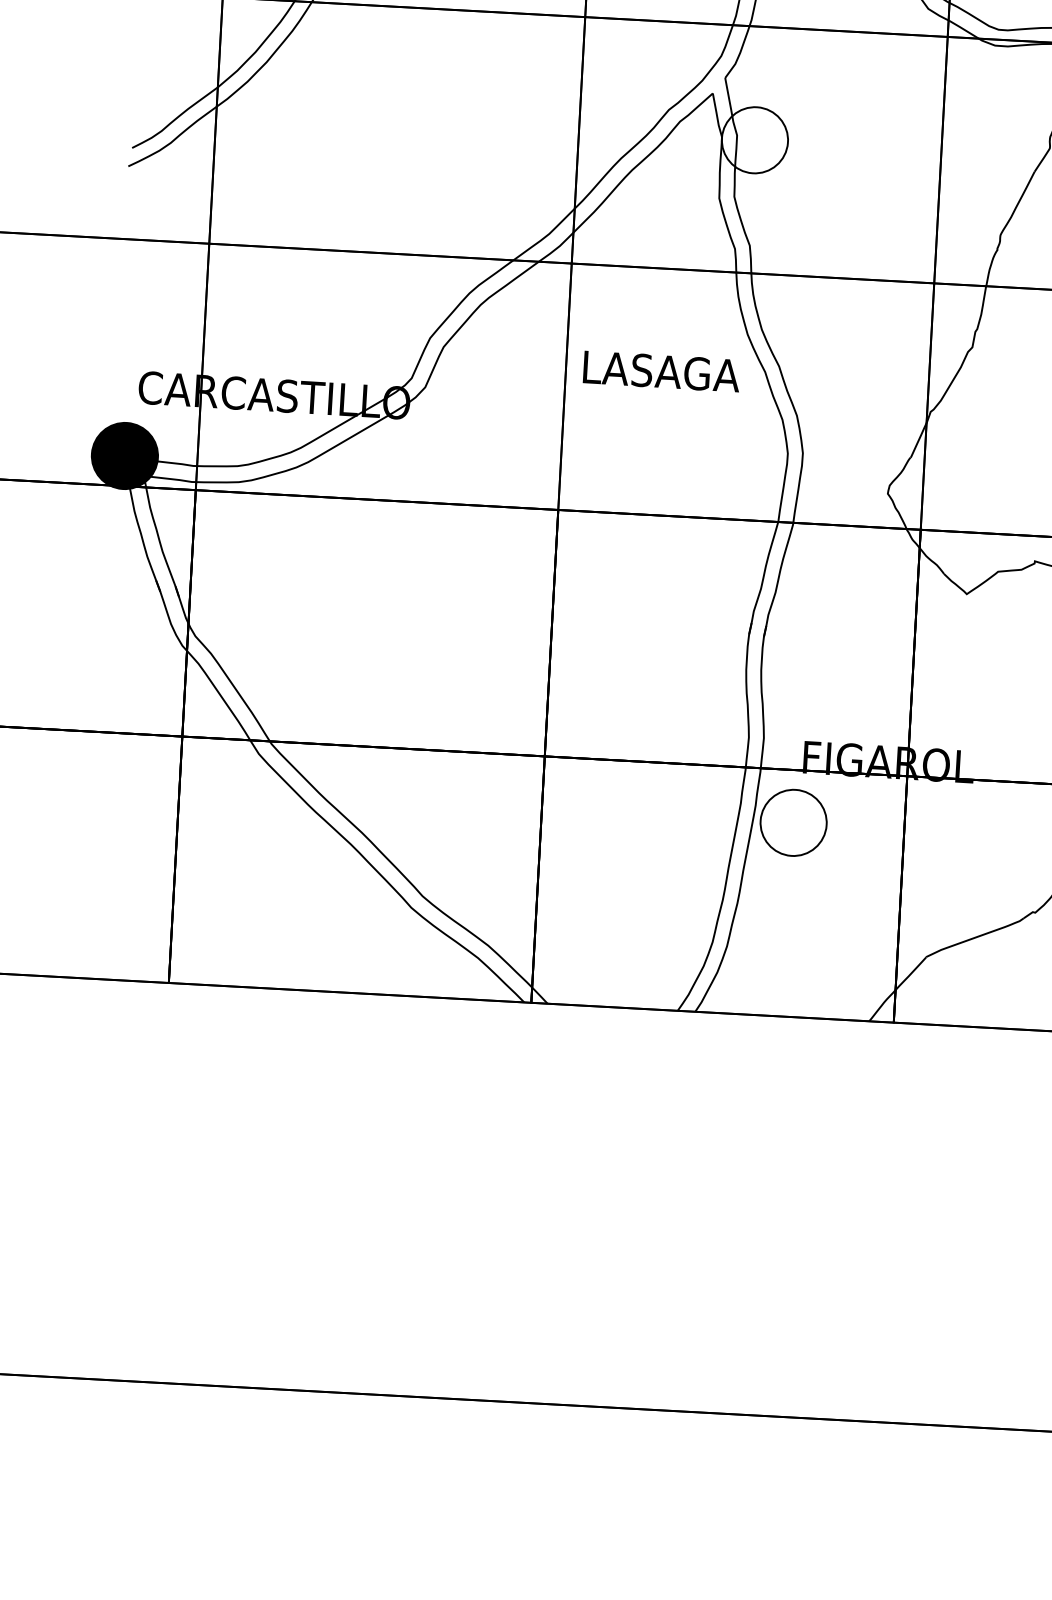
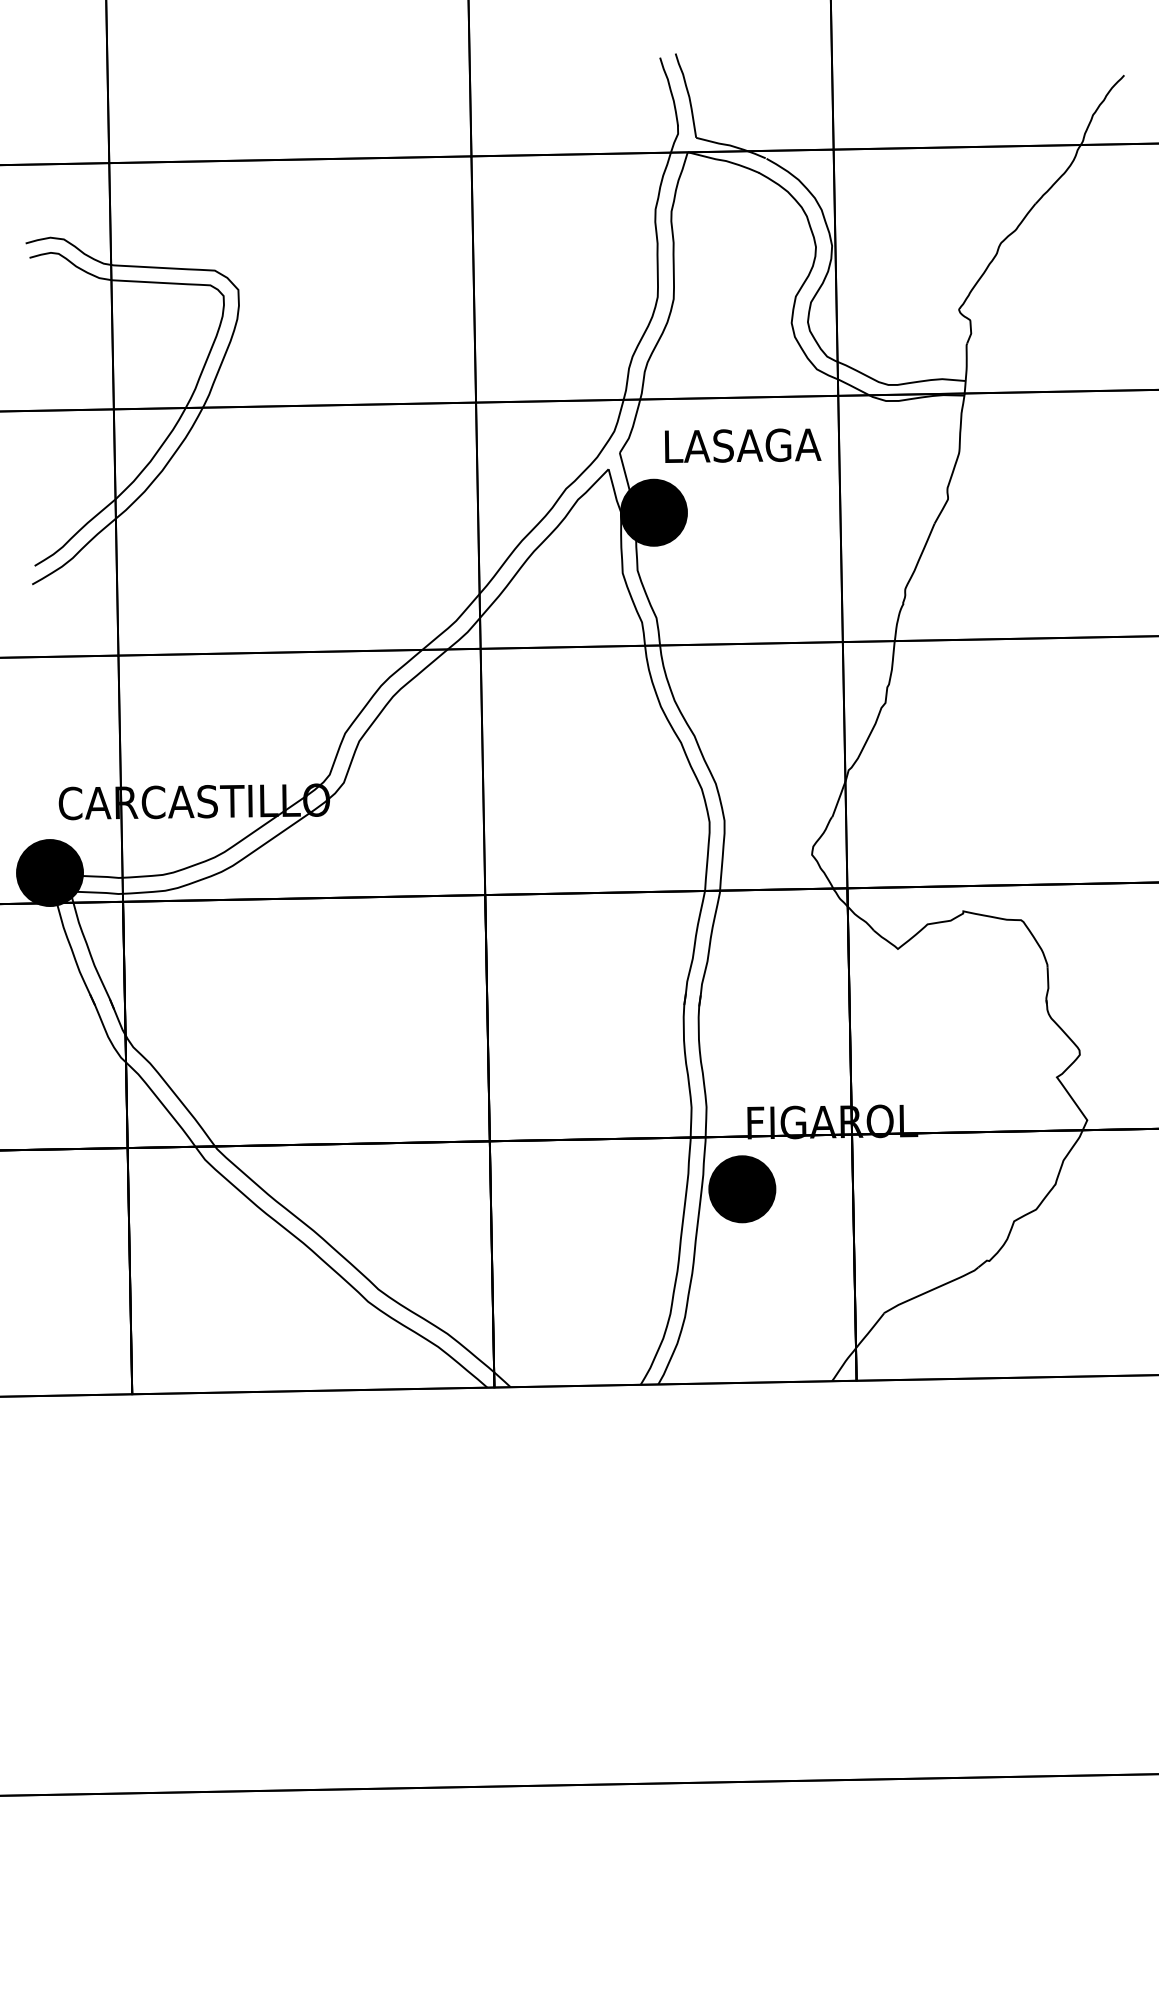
fill: (754, 139) -> (653, 512), added
text: (662, 371) -> (743, 445), moved
fill: (793, 823) -> (742, 1189), added

